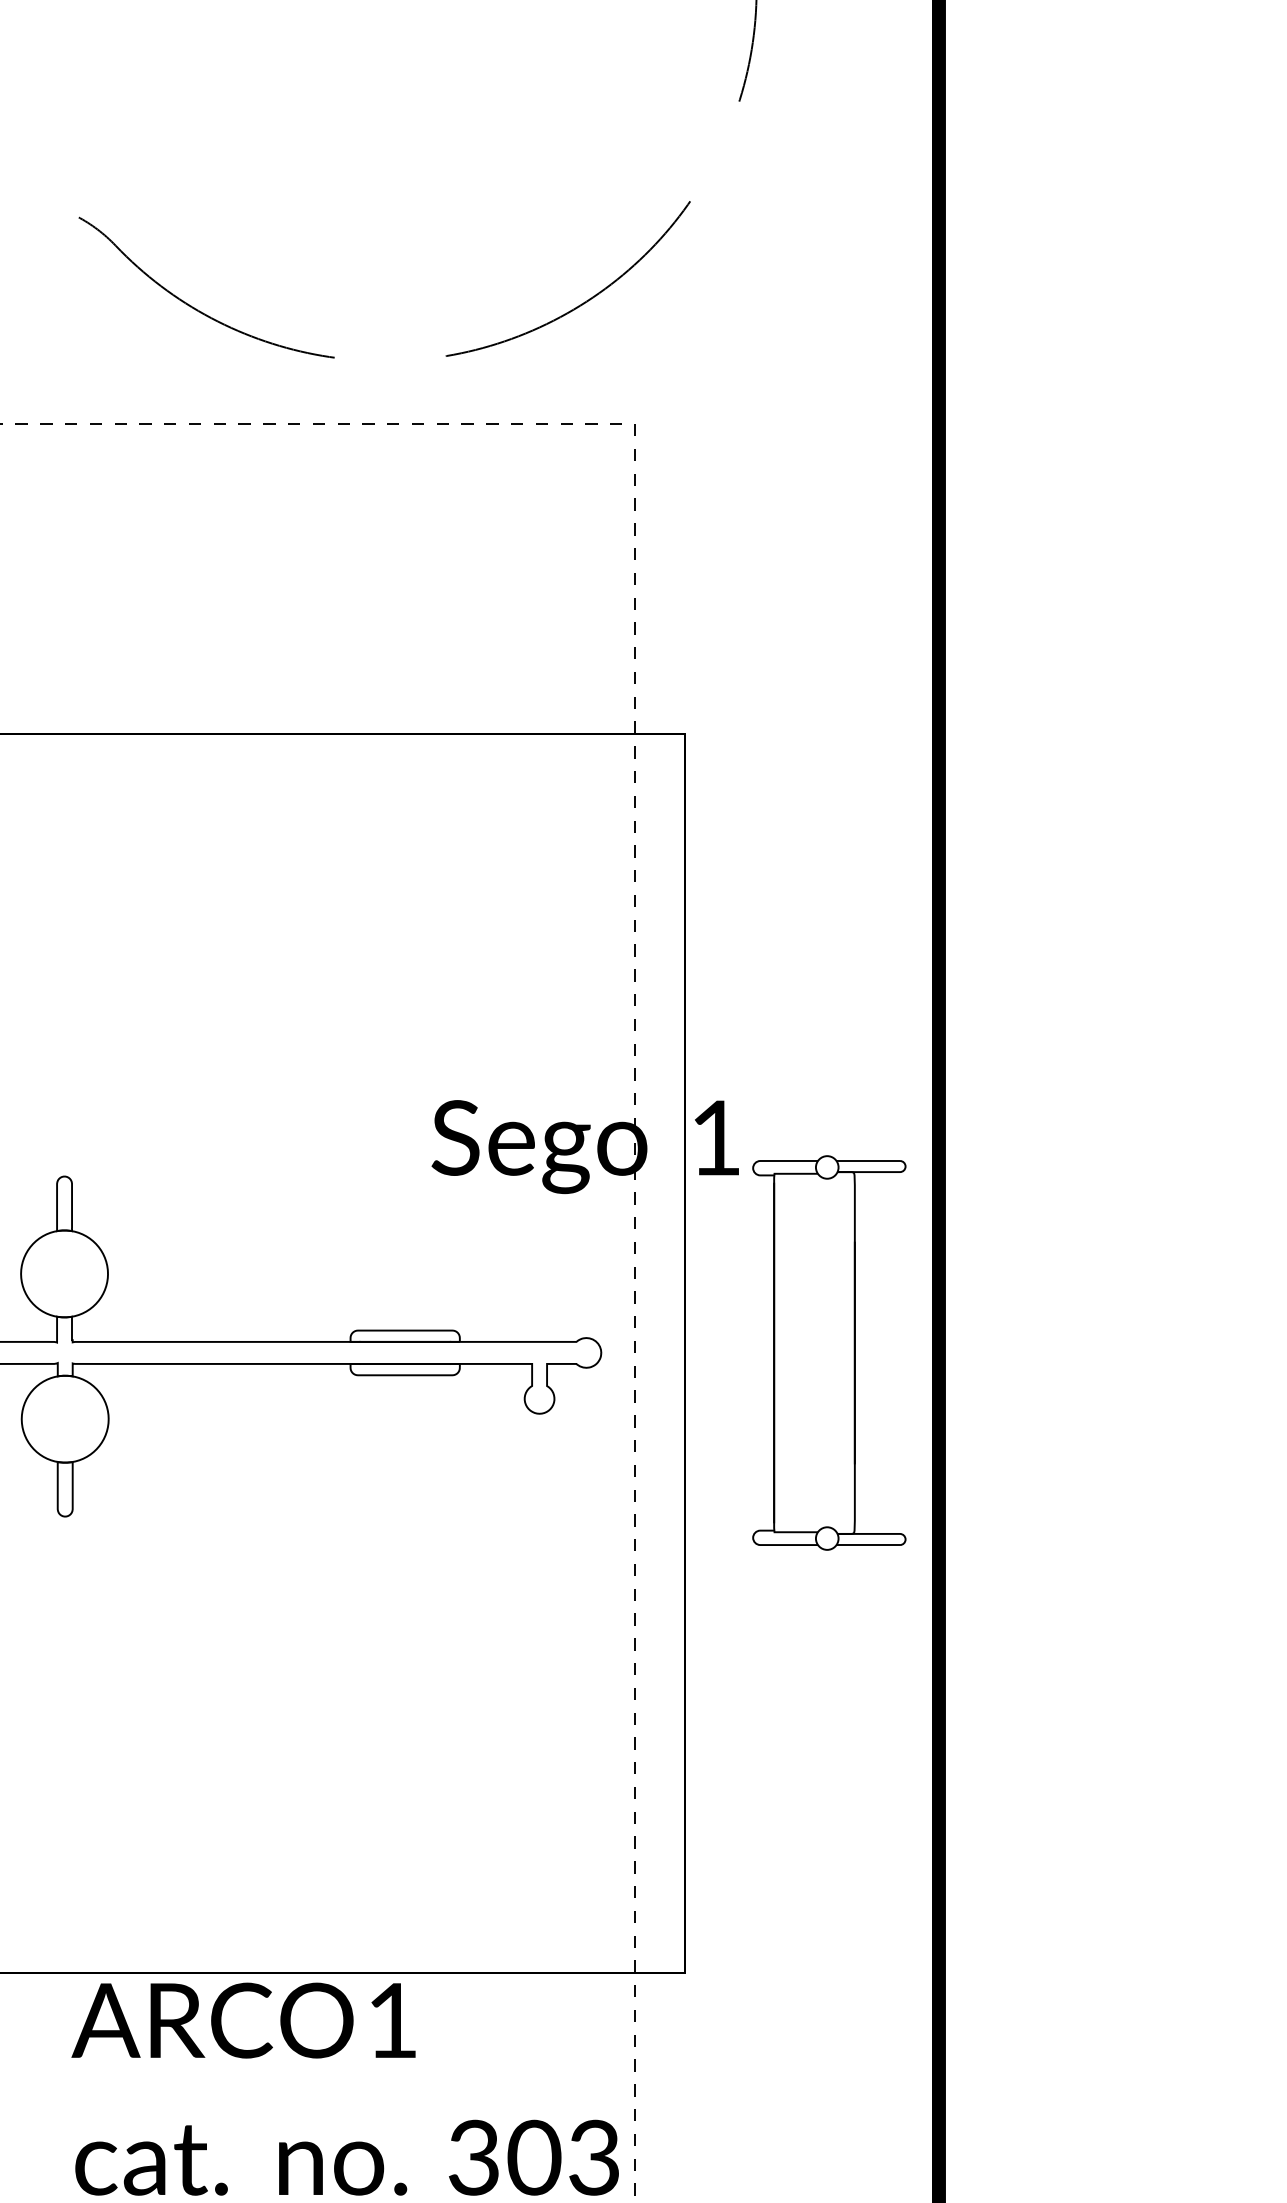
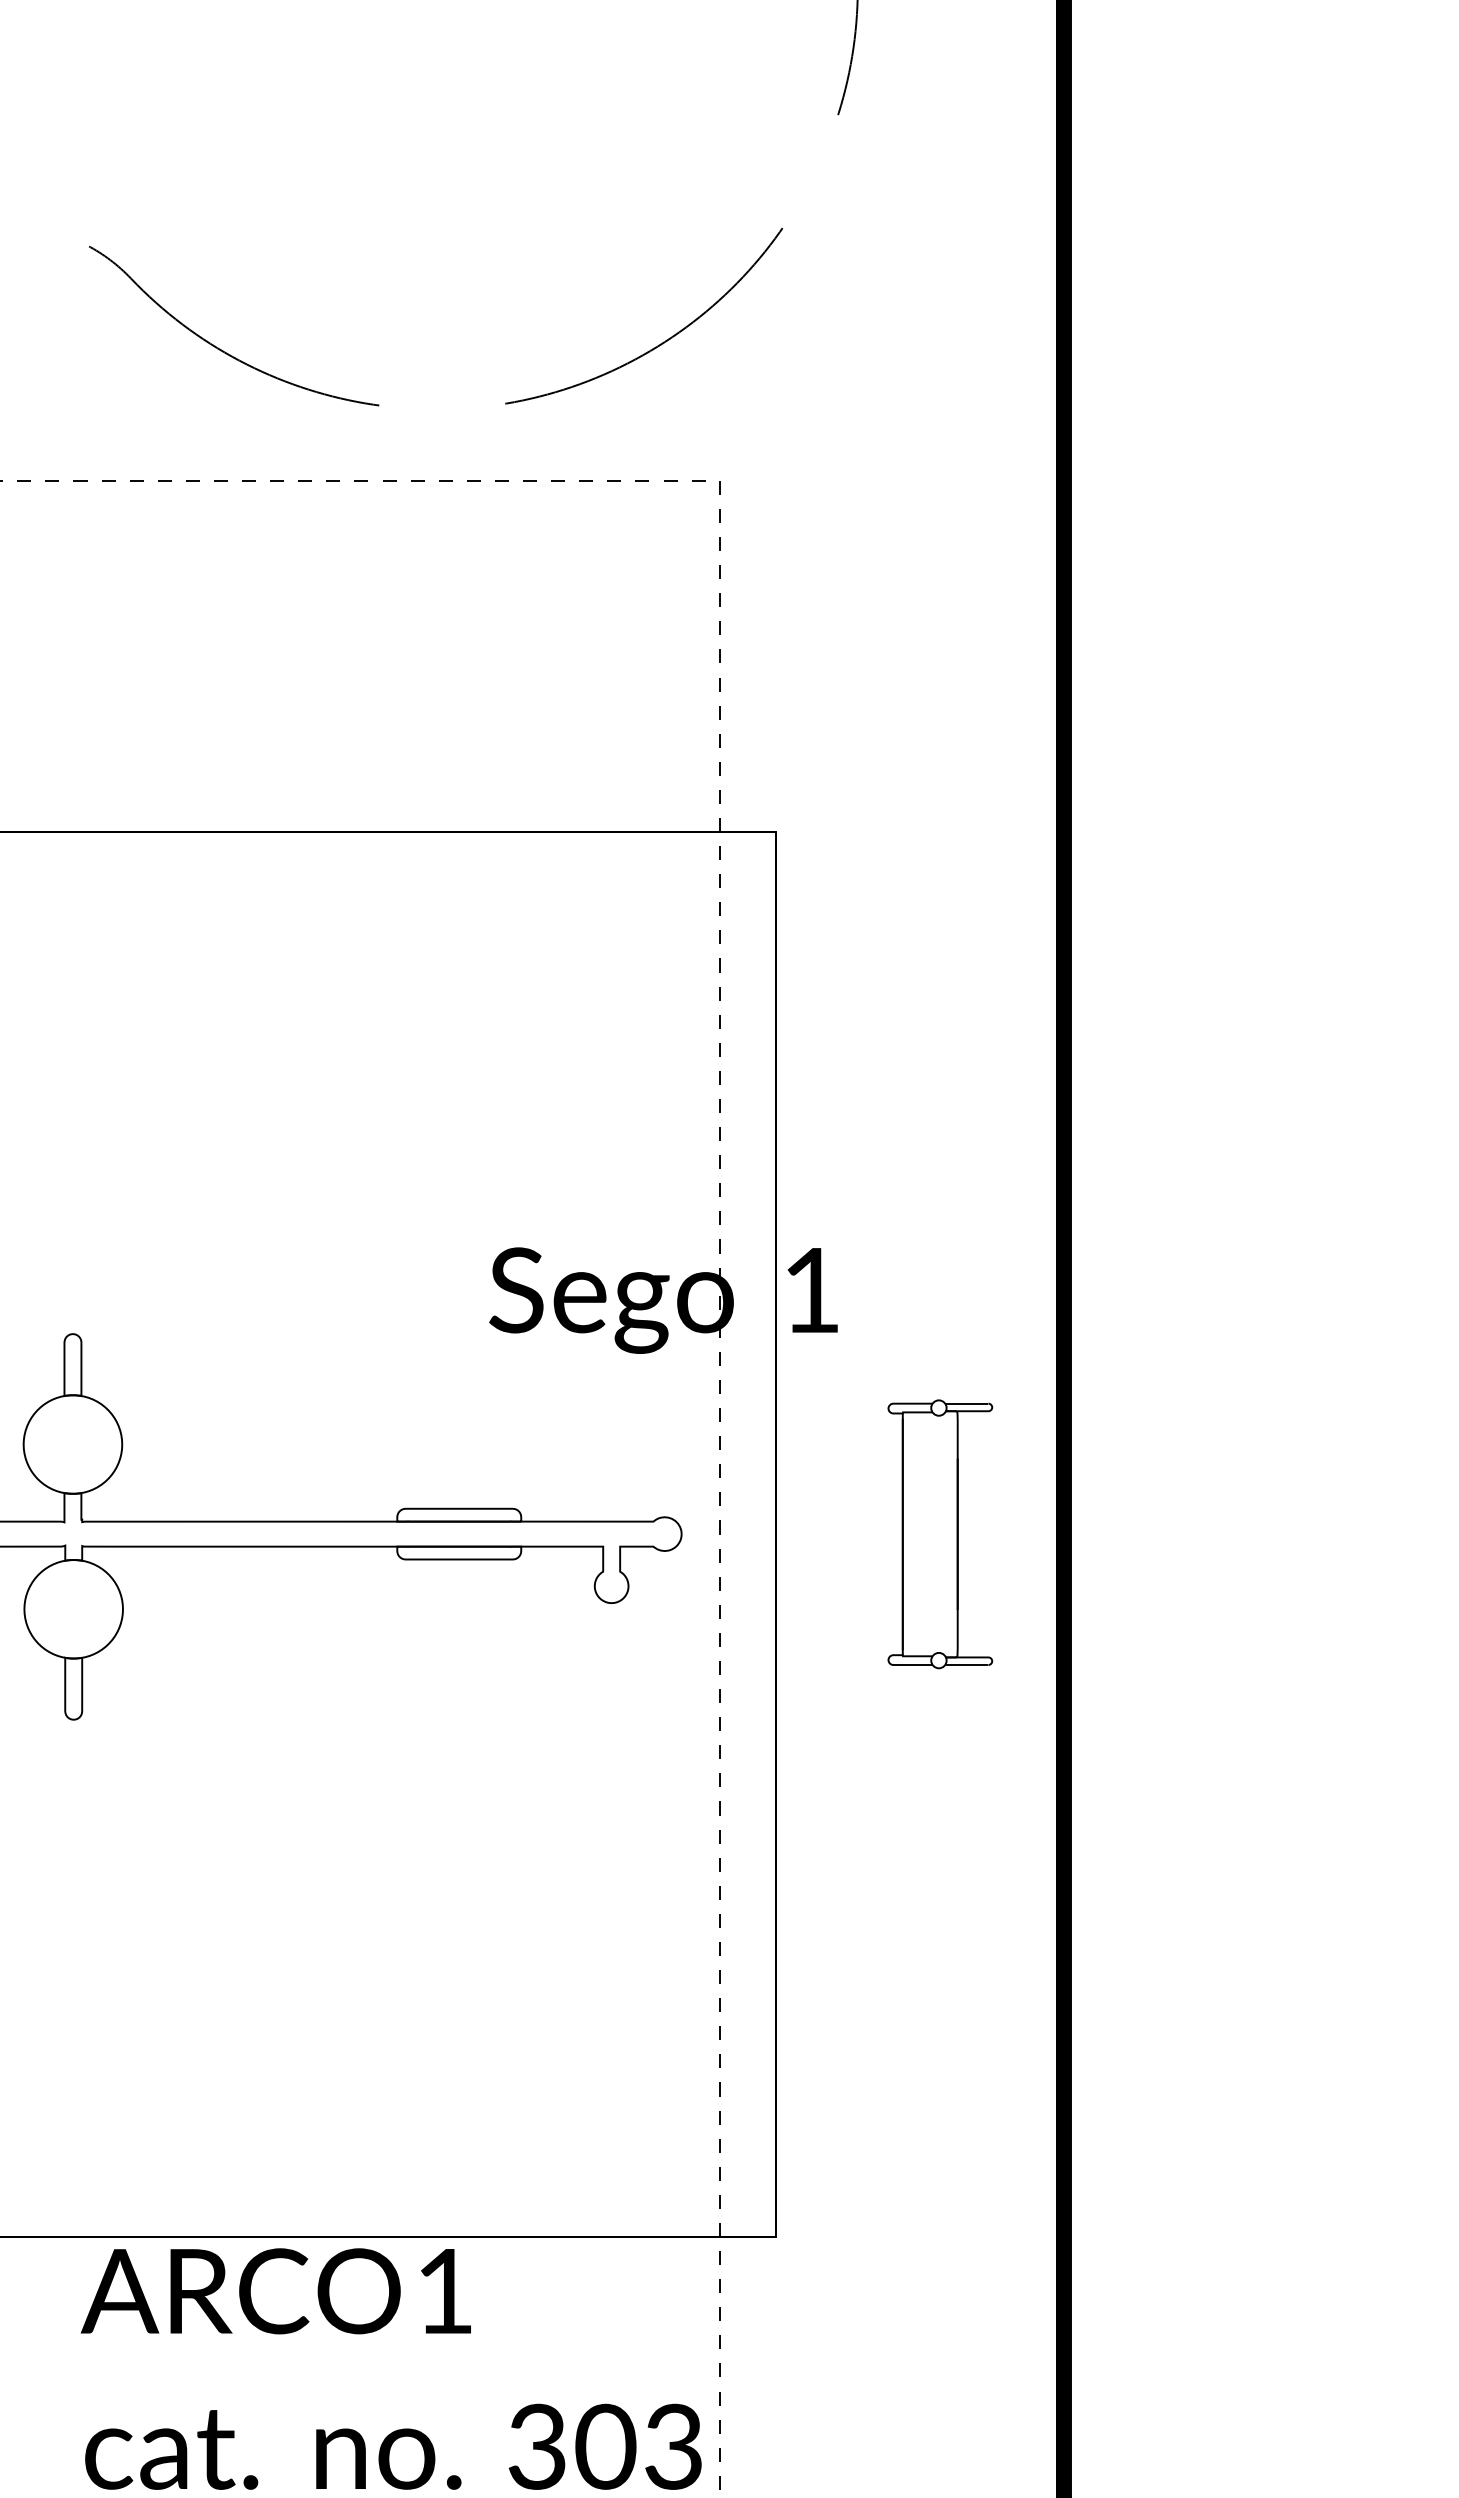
part: (829, 1353) -> (940, 1534), size x0.6

